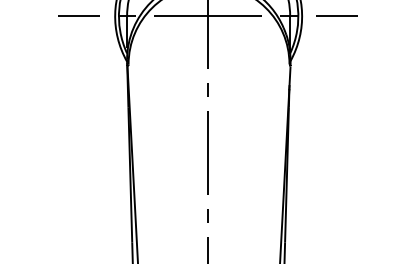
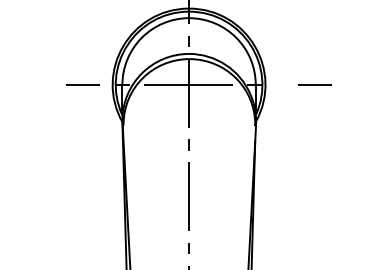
line: (336, 15) -> (314, 84), moved

